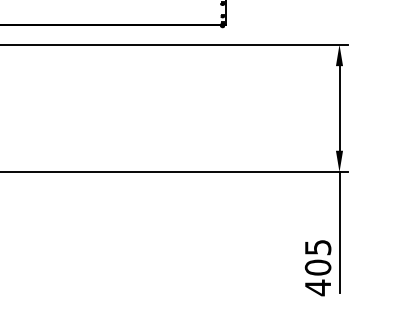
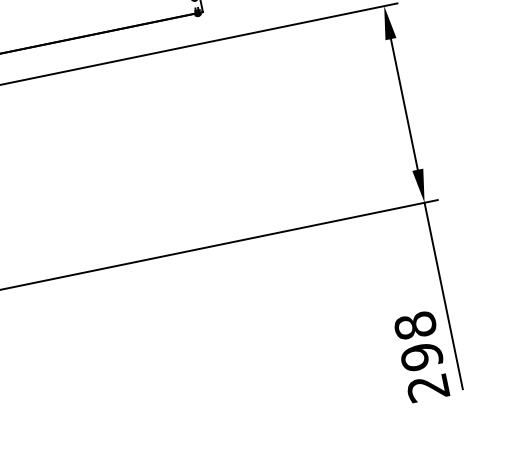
text: (317, 267) -> (420, 356), 405 -> 298

